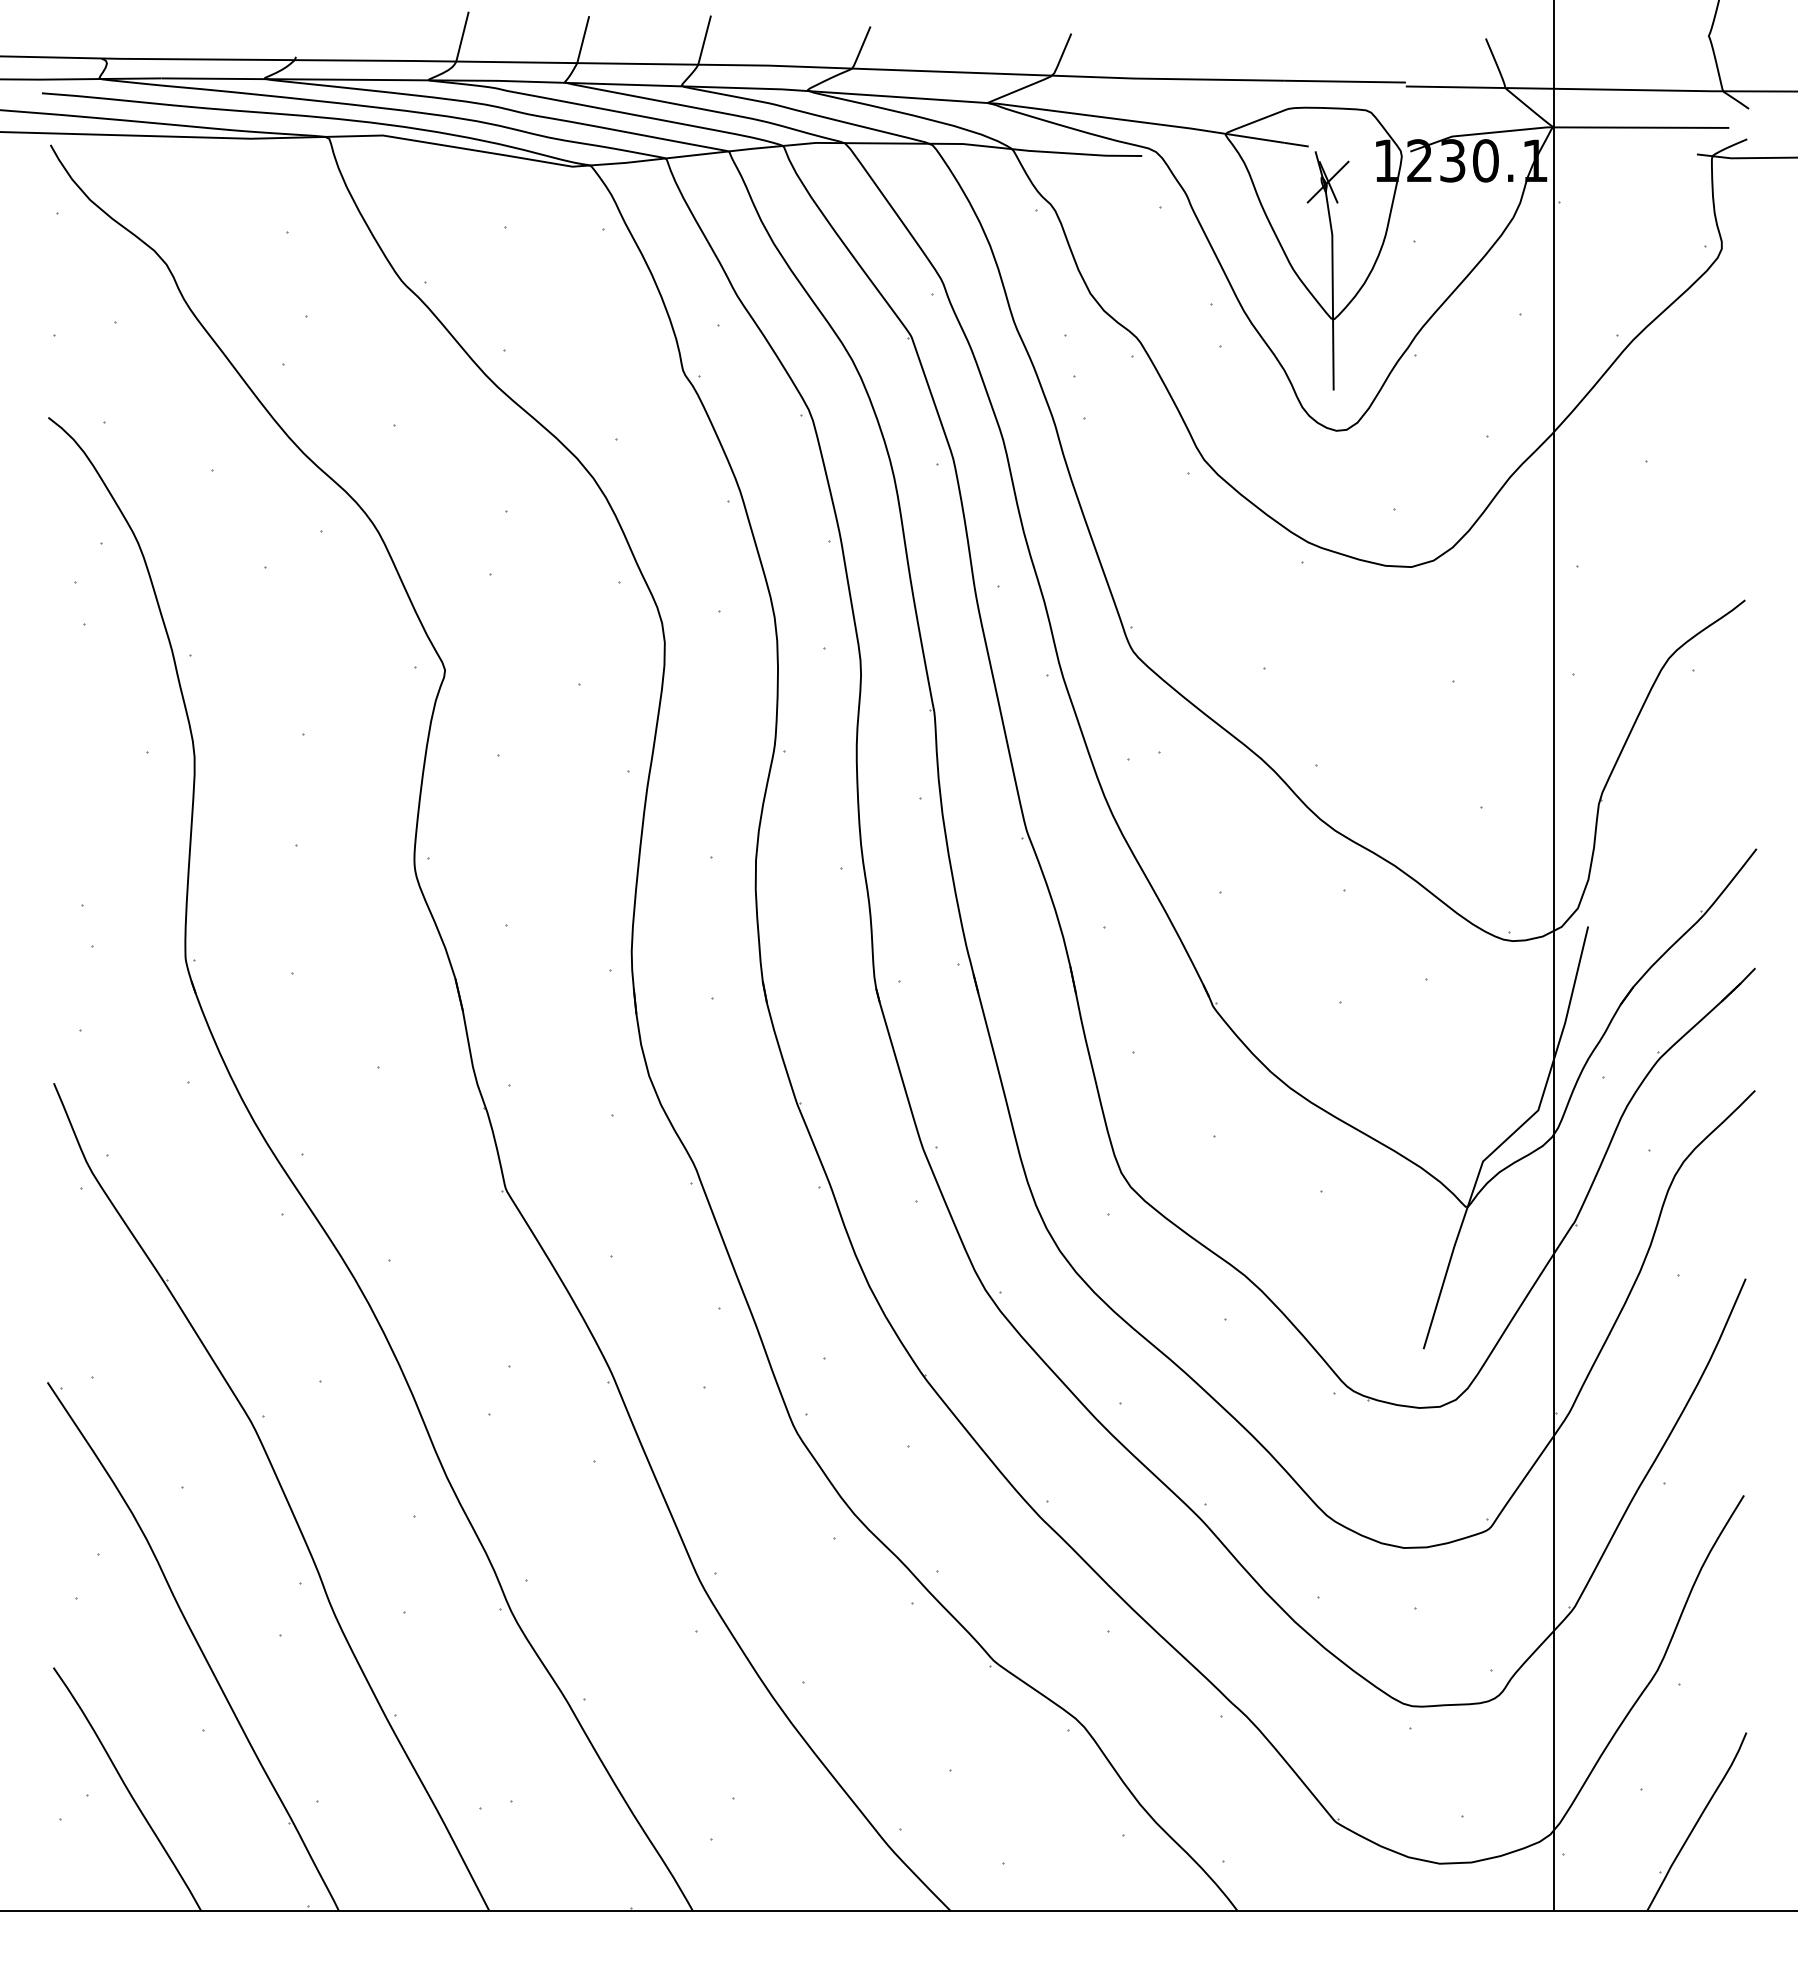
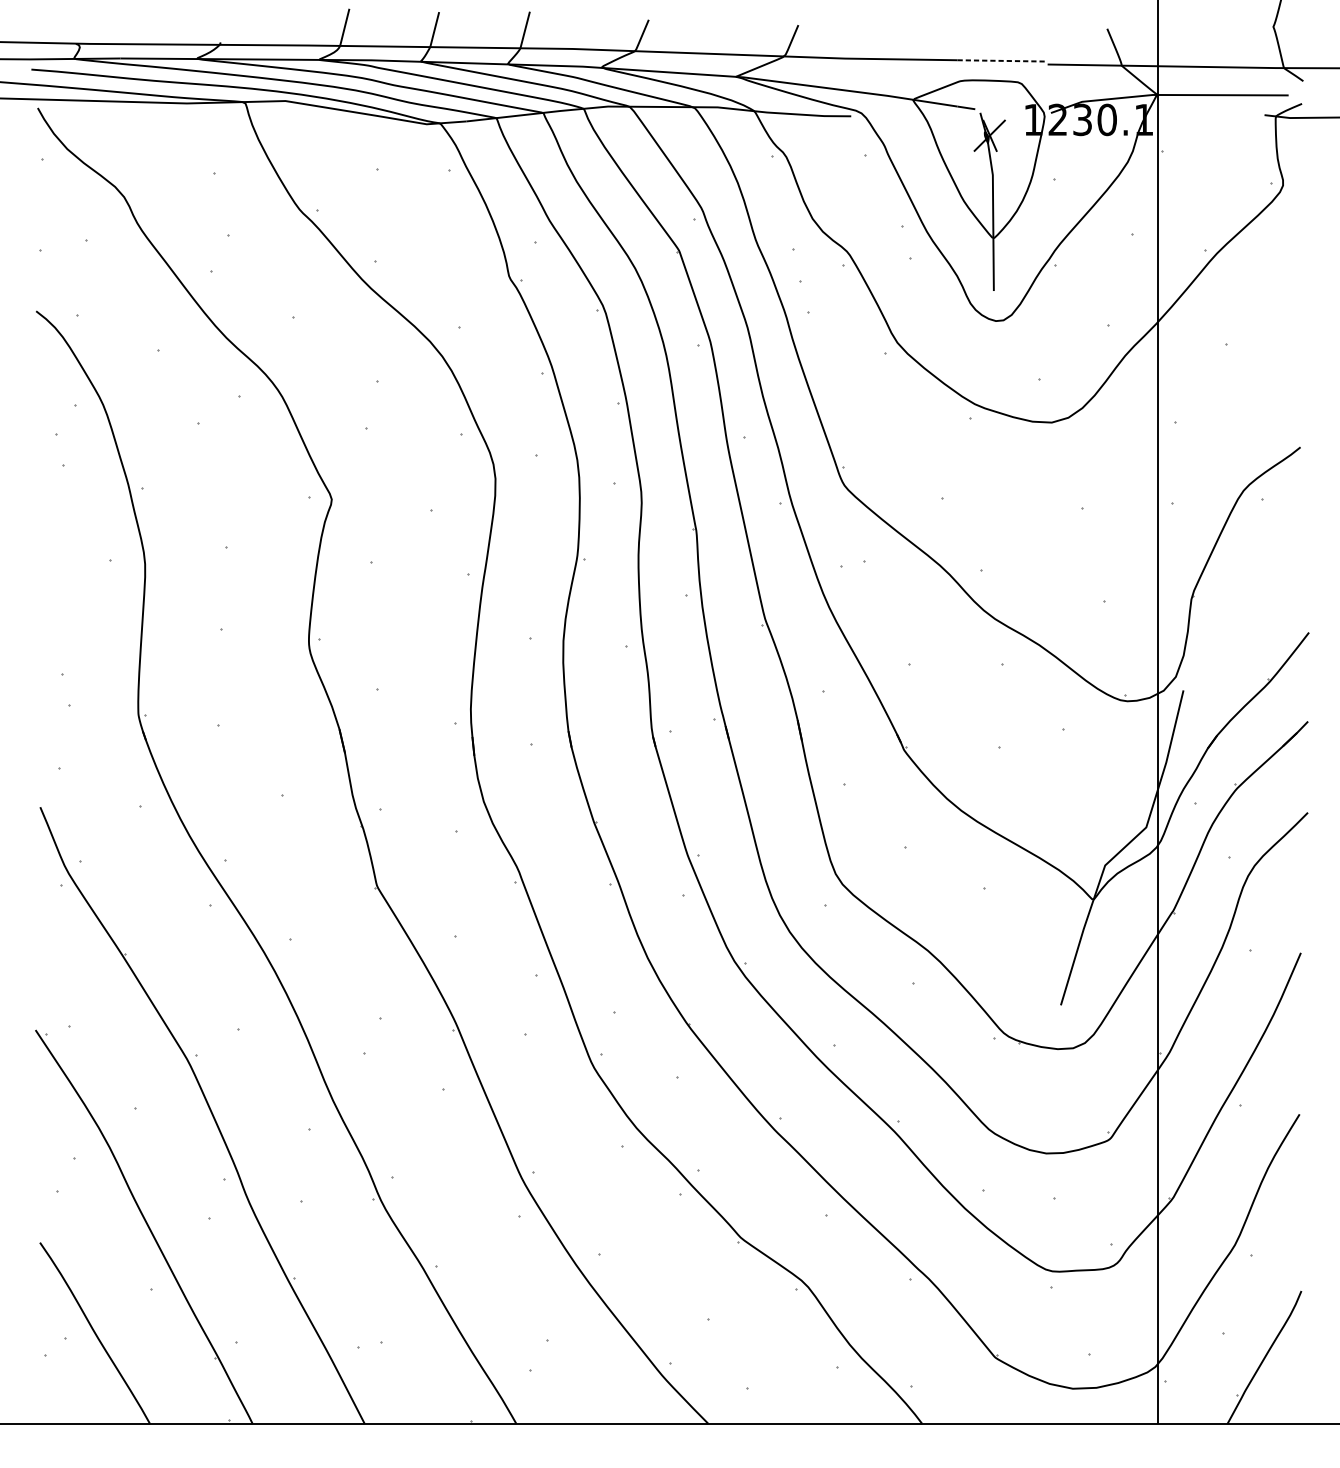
line: (1345, 81) -> (1002, 60), solid -> dashed

